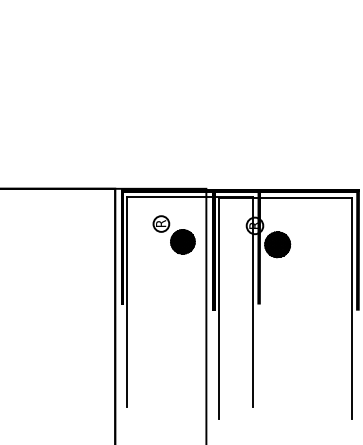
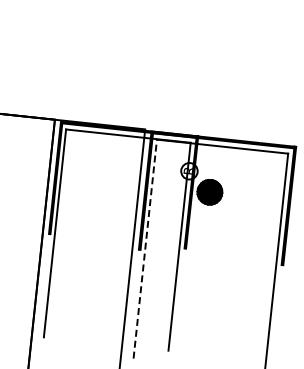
part: (173, 234) -> (107, 171), removed
line: (219, 308) -> (145, 249), solid -> dashed

